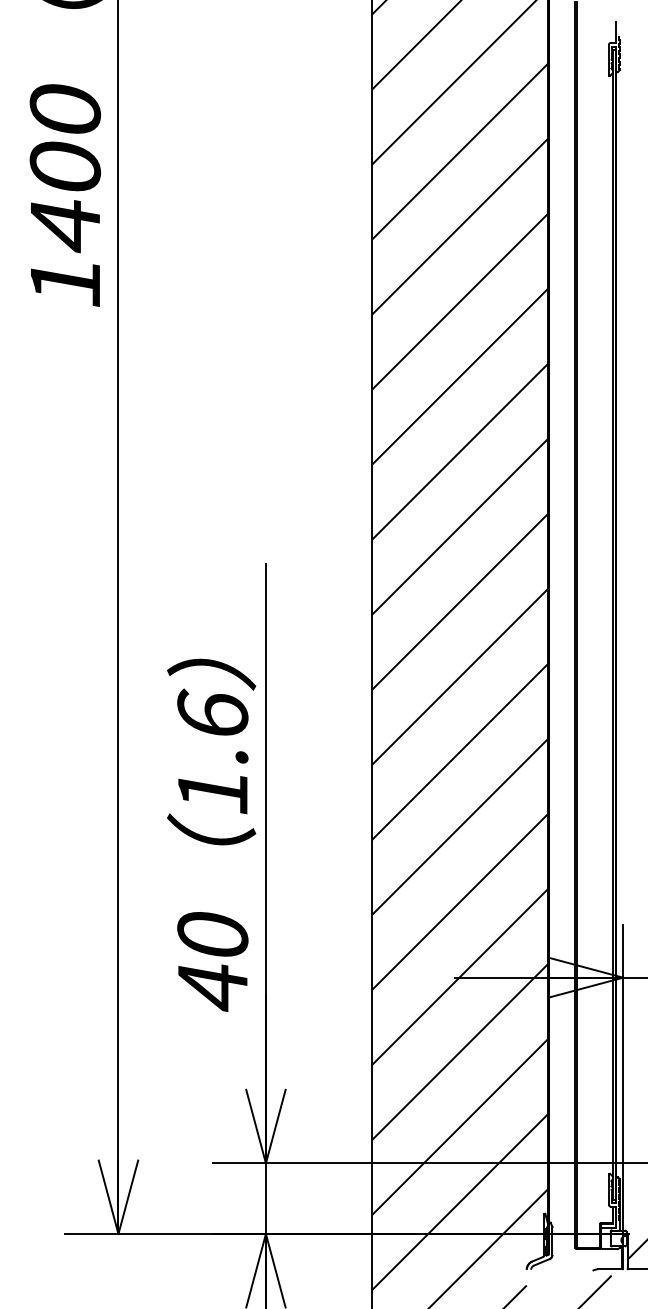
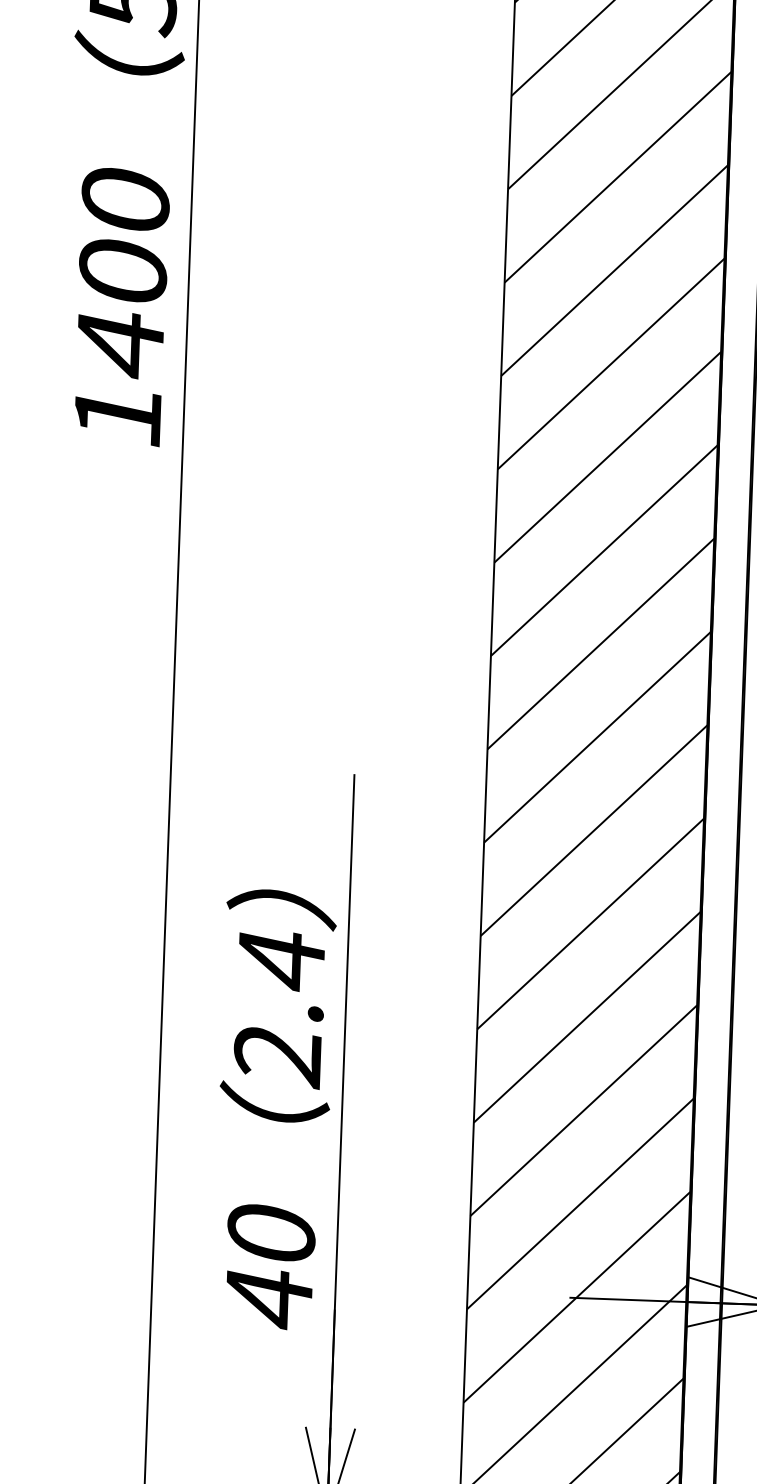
text: (212, 753) -> (279, 1007), 1.6 -> 2.4

